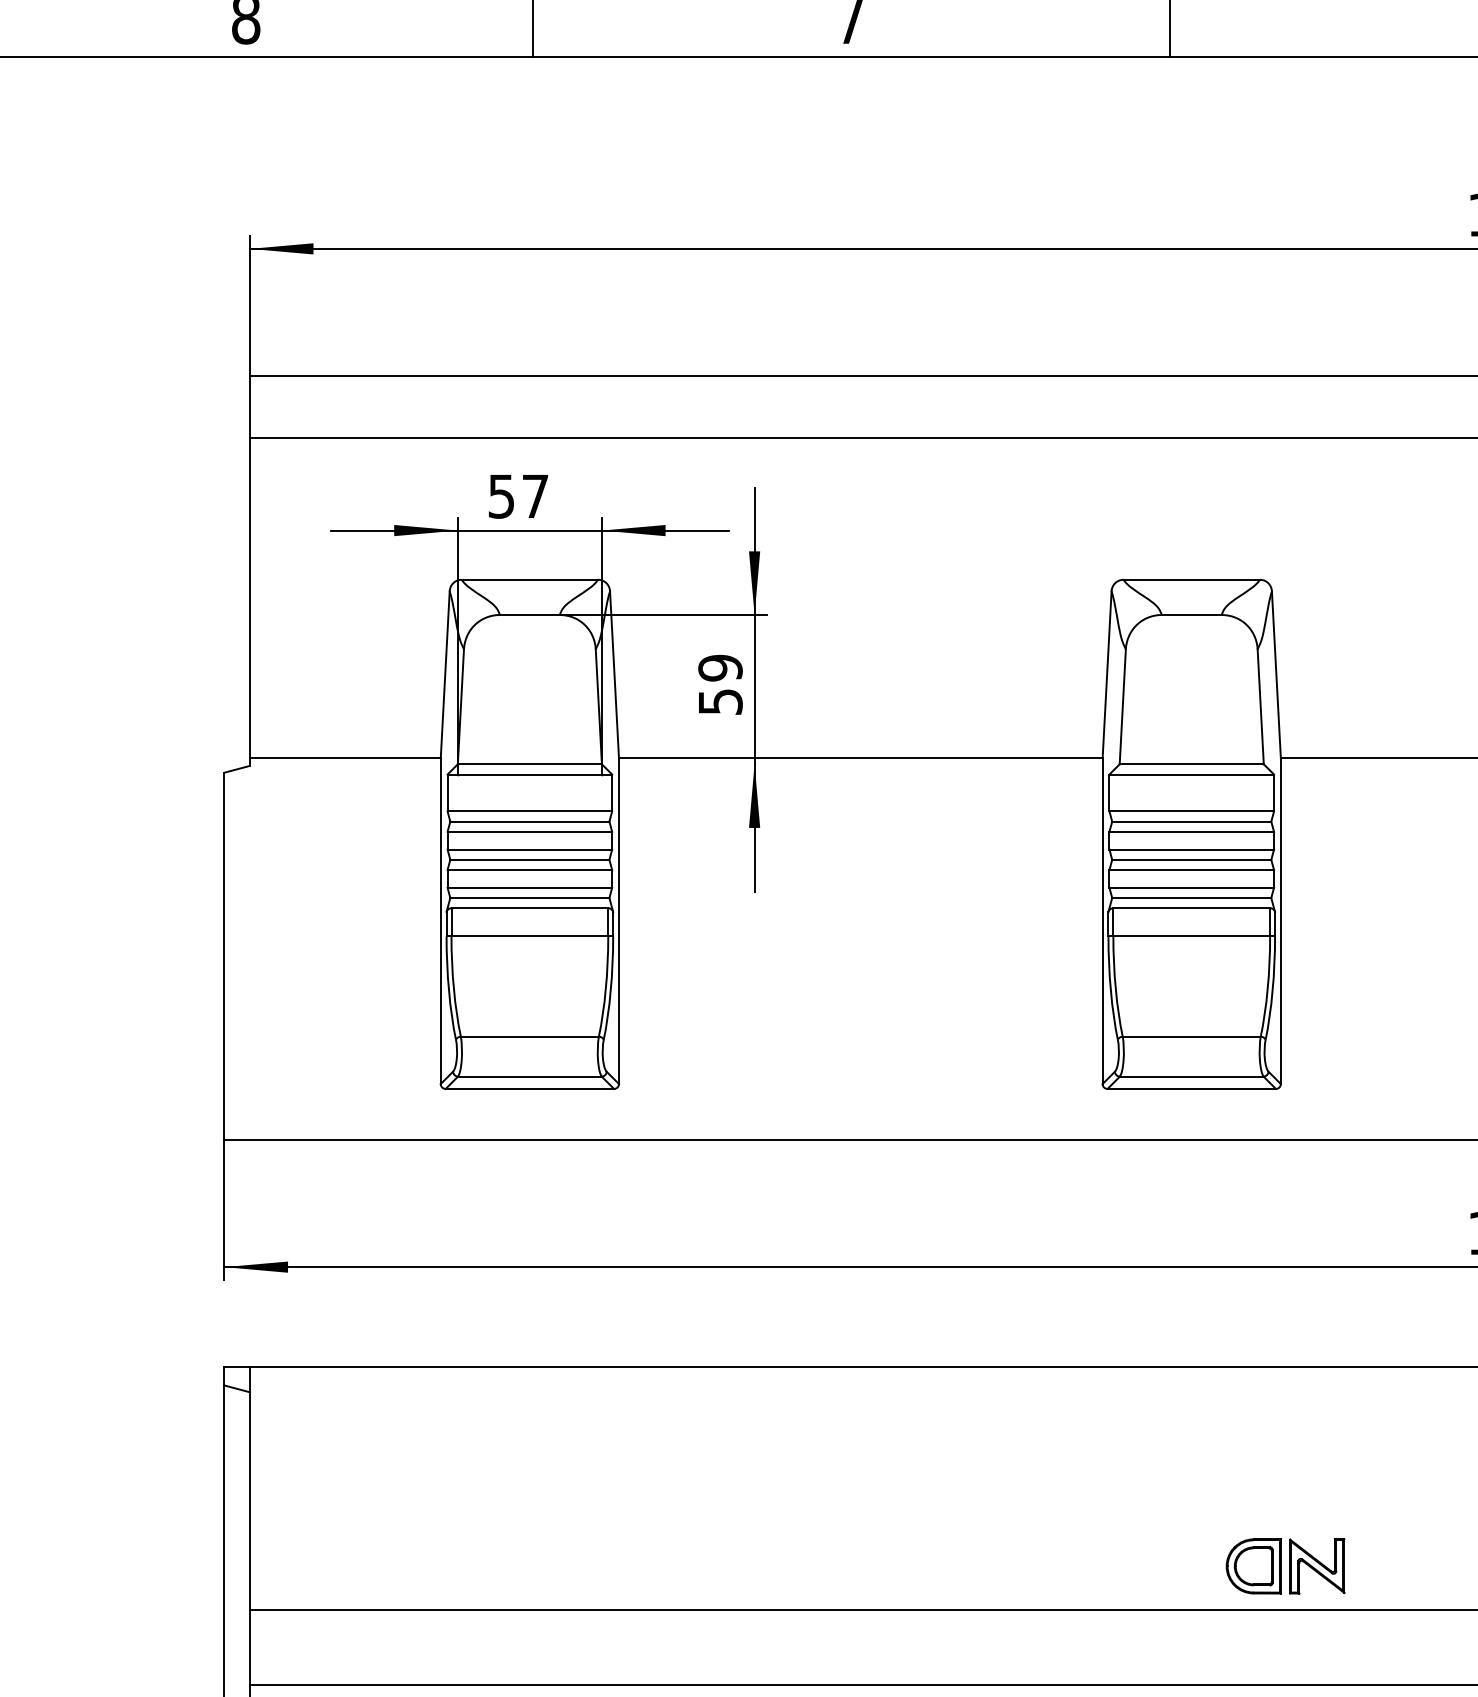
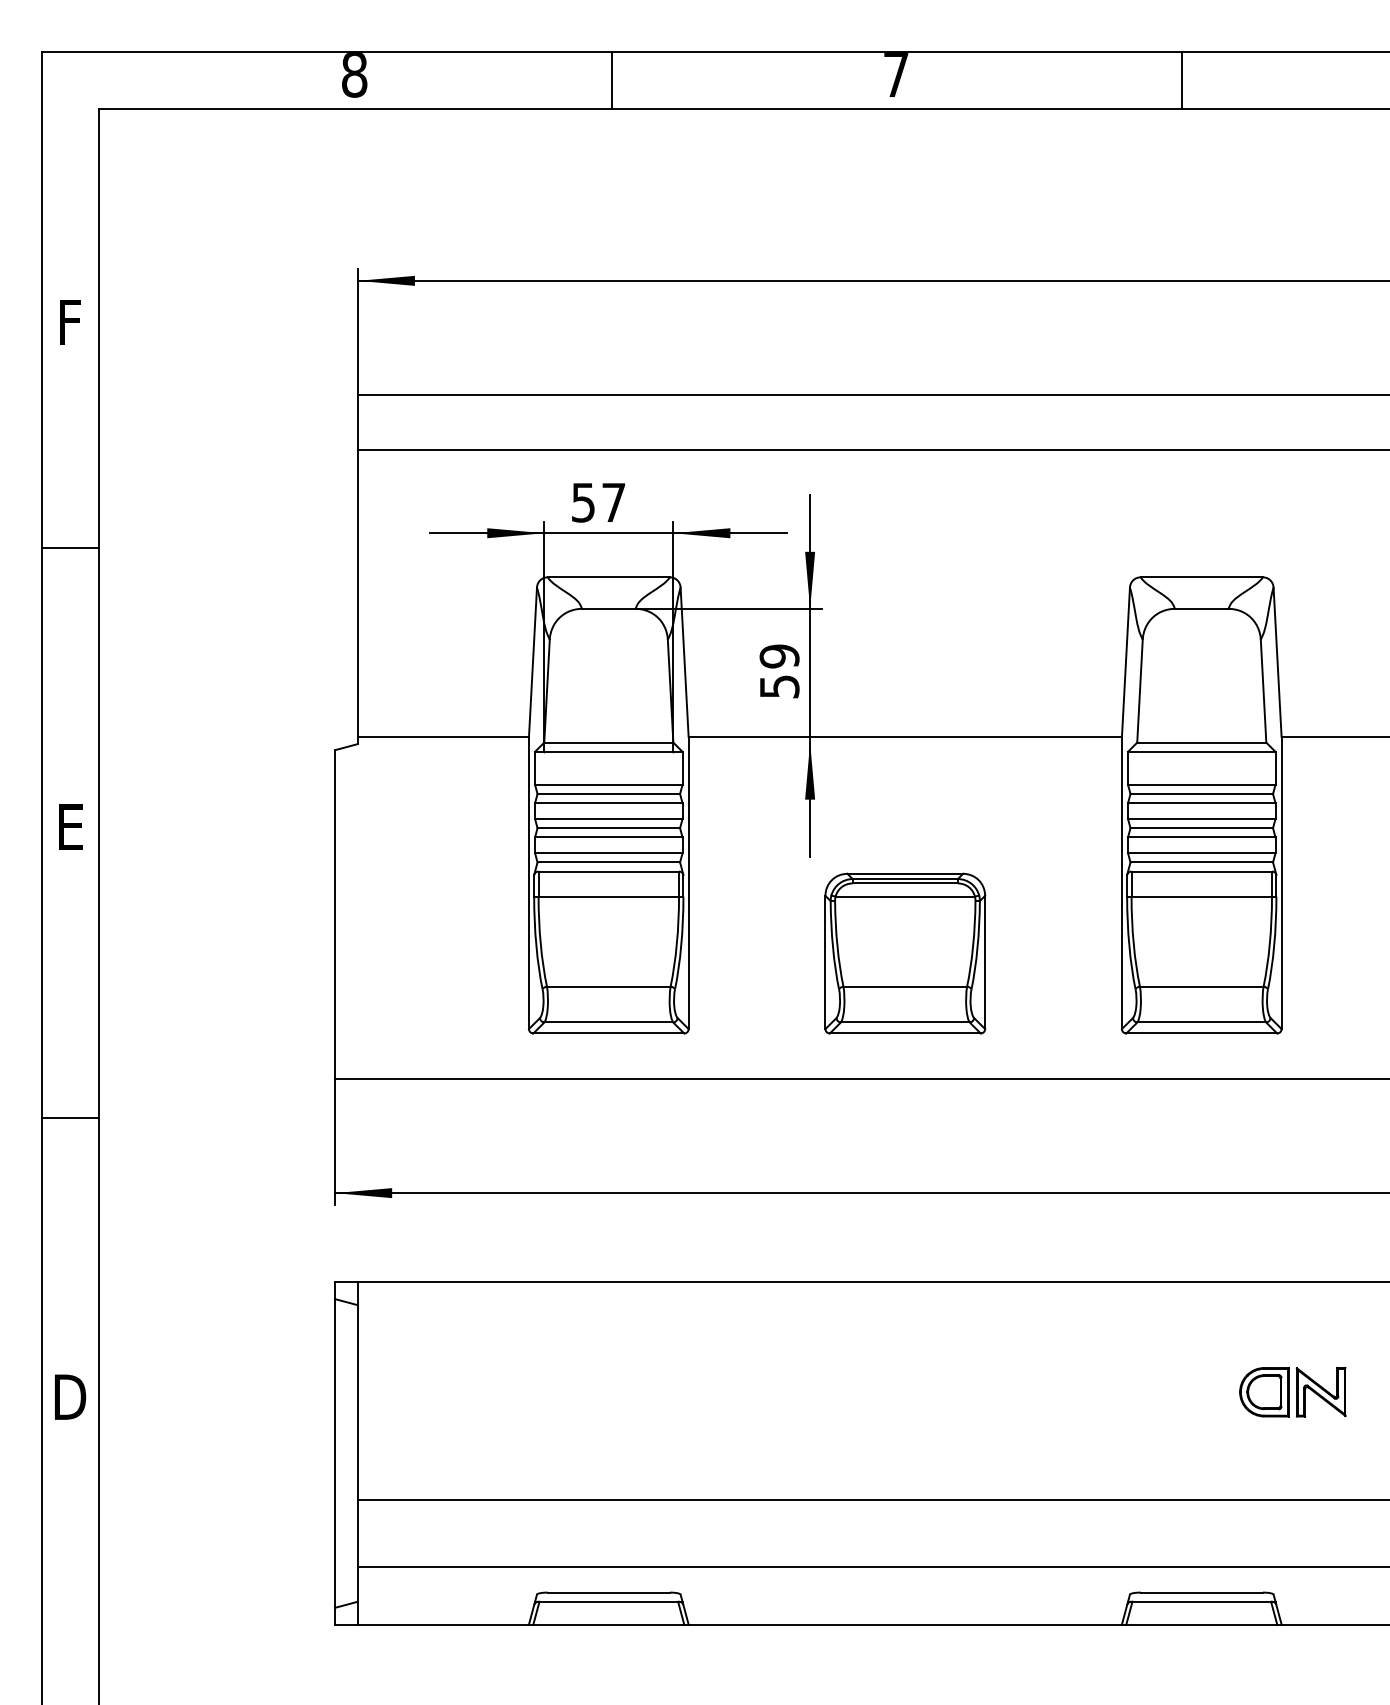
part: (861, 999) -> (905, 953), added
part: (1285, 1565) -> (1292, 1391), moved

